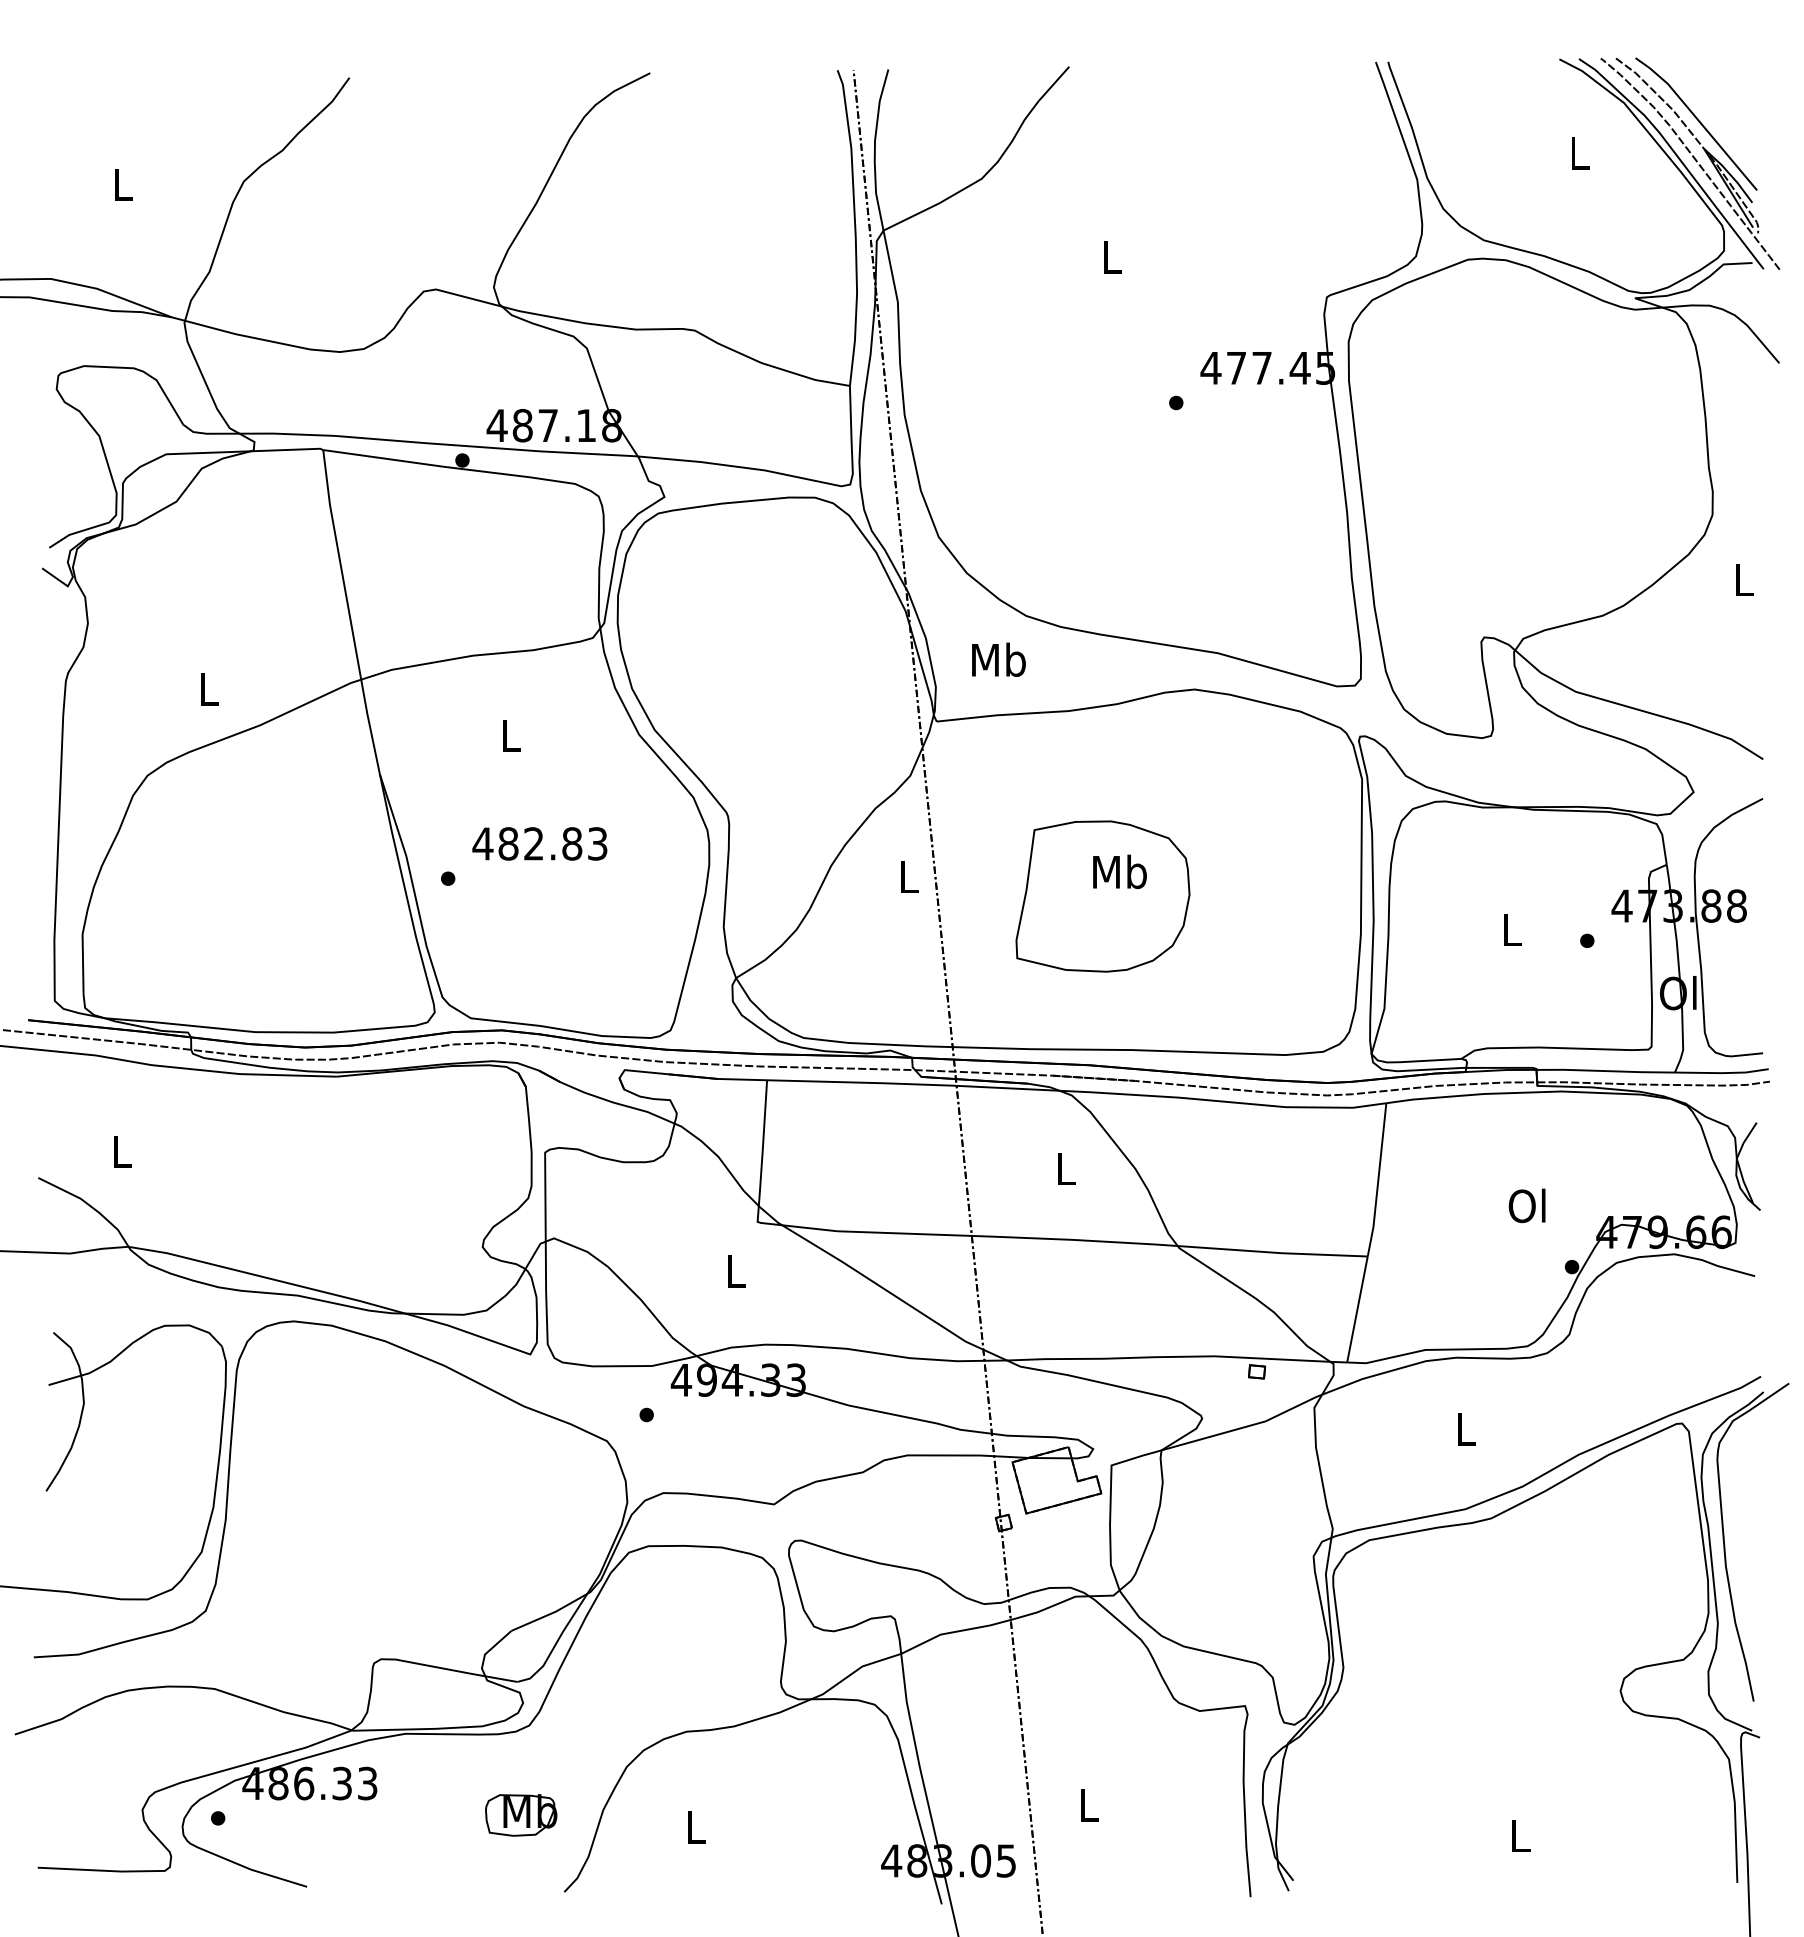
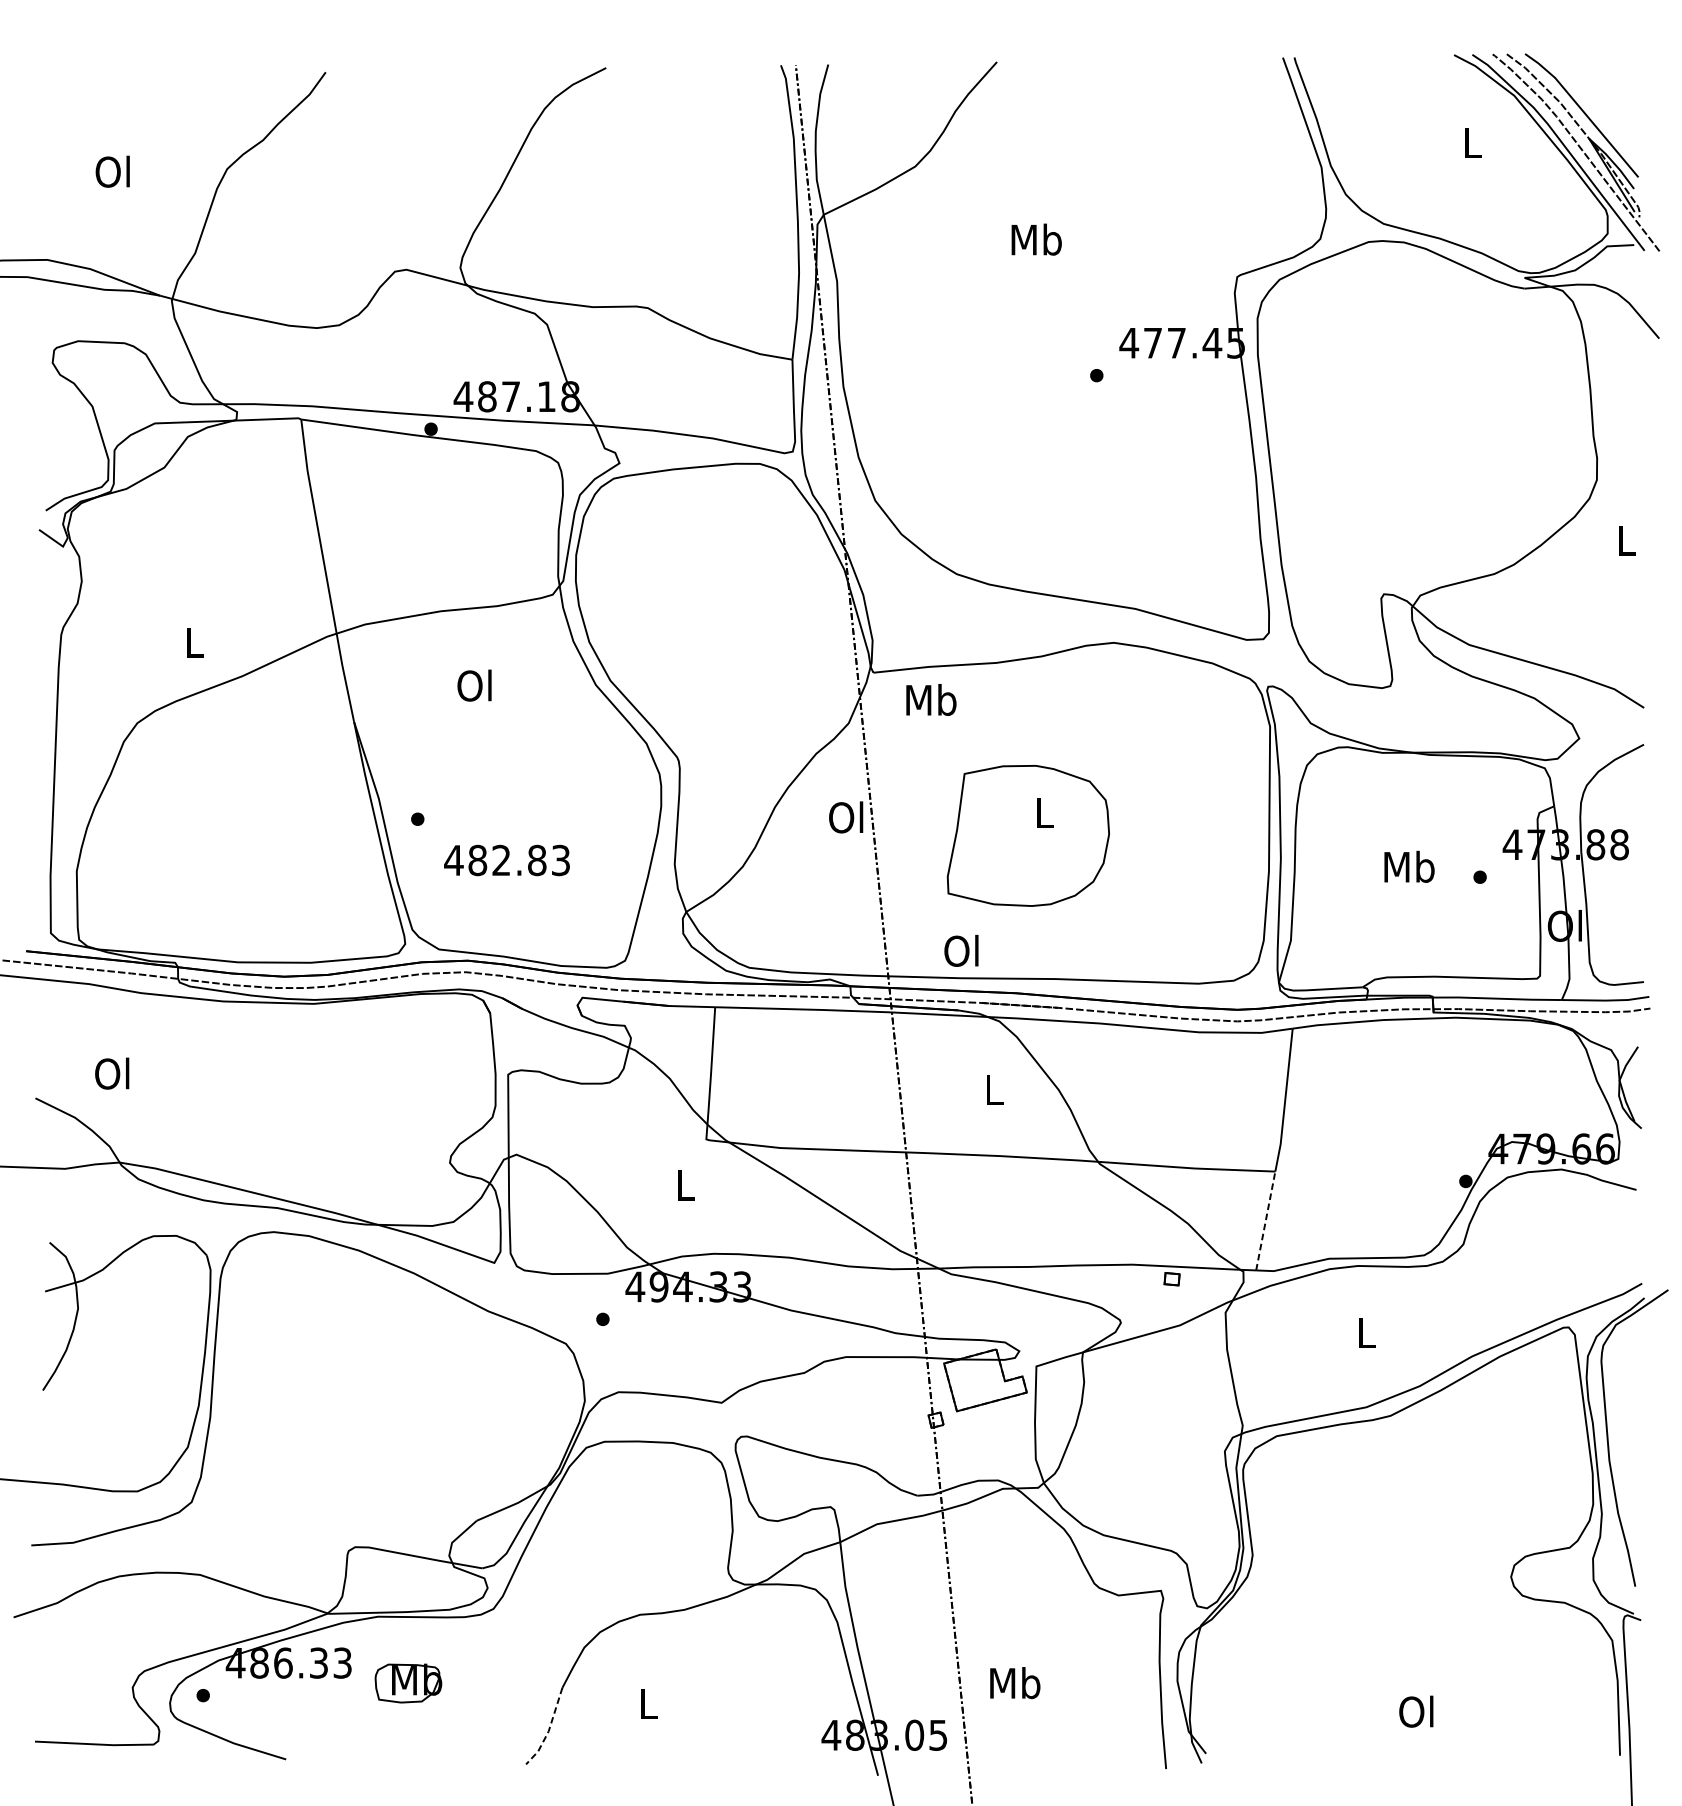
text: (120, 184) -> (112, 171), L -> Ol
text: (1111, 257) -> (1036, 239), L -> Mb
text: (998, 659) -> (930, 699), moved
text: (508, 735) -> (474, 685), L -> Ol
text: (539, 843) -> (506, 860), moved
text: (1119, 871) -> (1043, 812), Mb -> L
text: (907, 876) -> (846, 817), L -> Ol
text: (1511, 929) -> (1409, 866), L -> Mb
text: (120, 1151) -> (112, 1073), L -> Ol
text: (1526, 1205) -> (960, 950), moved
line: (1357, 1309) -> (1265, 1221), solid -> dashed
text: (1088, 1804) -> (1014, 1682), L -> Mb
part: (521, 1815) -> (408, 1683), moved
text: (1518, 1835) -> (1415, 1711), L -> Ol
line: (588, 1855) -> (548, 1730), solid -> dashed

